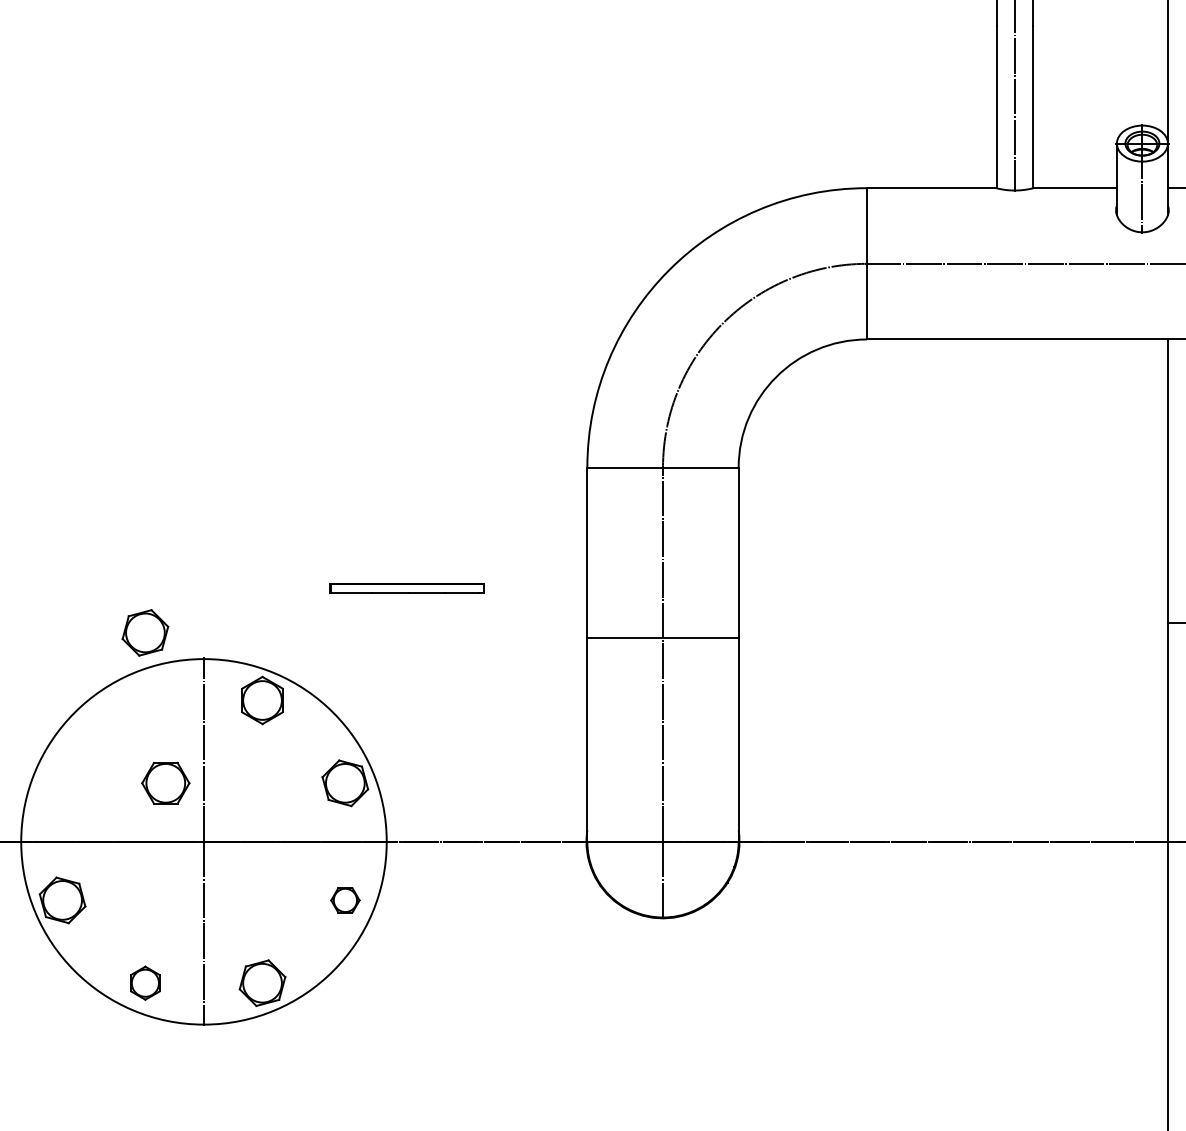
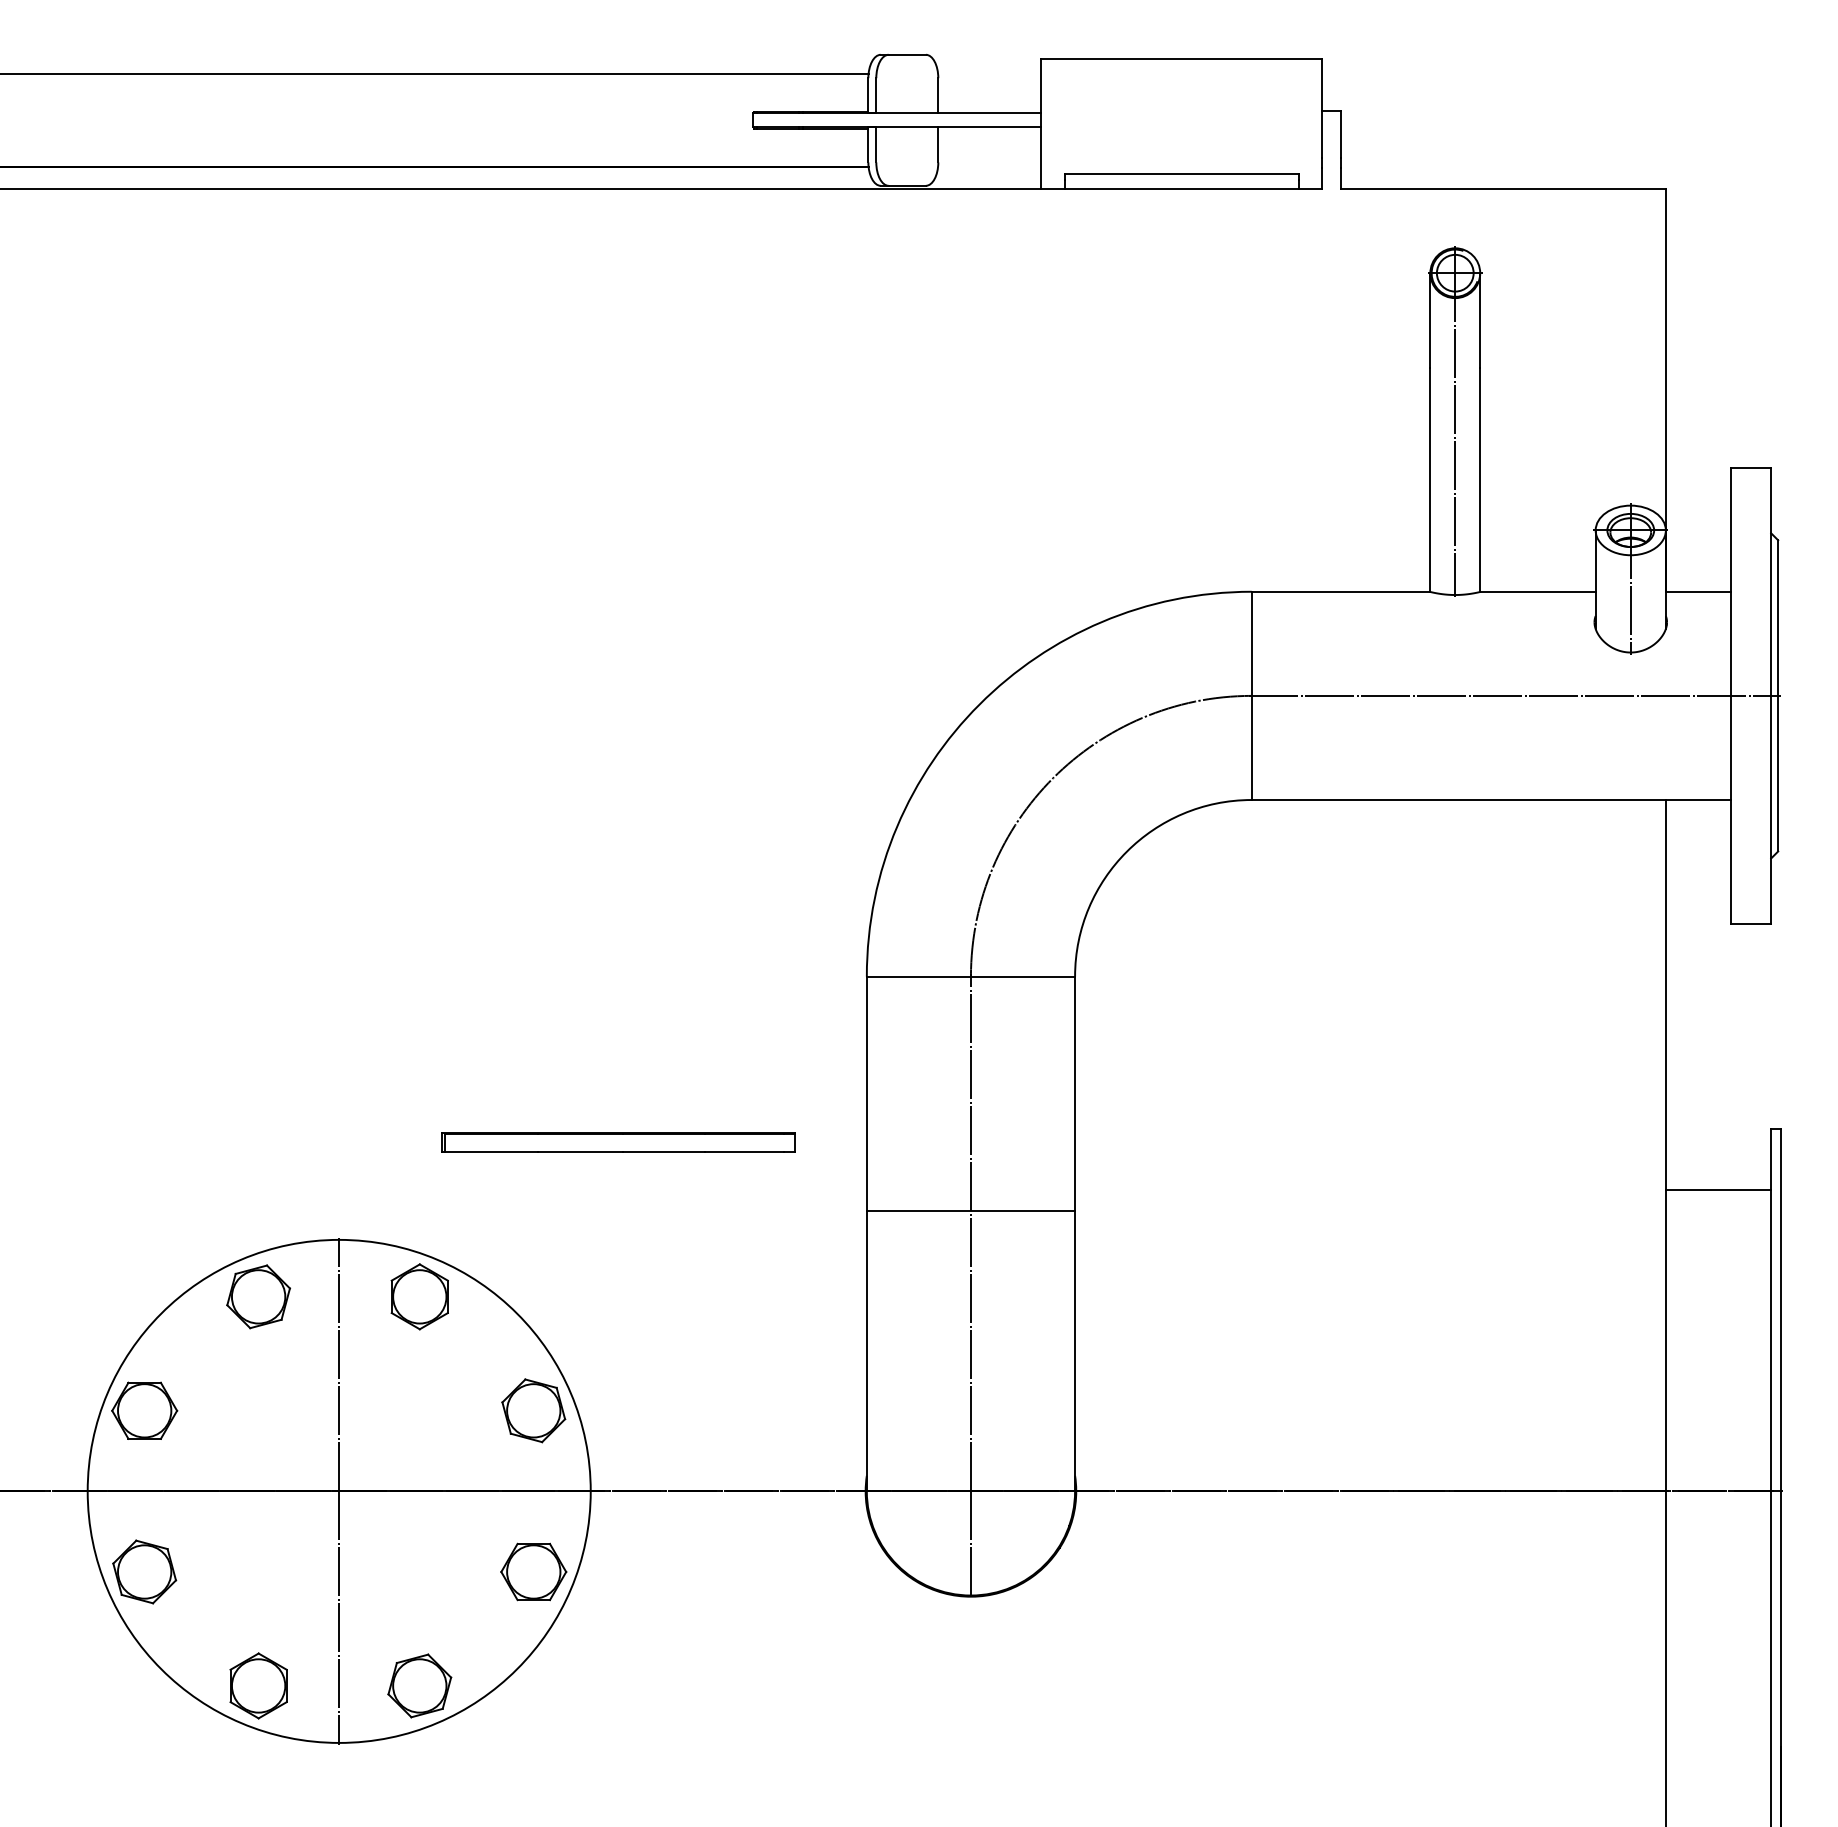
part: (406, 588) -> (618, 1142), size x1.67
part: (145, 632) -> (258, 1296), moved
part: (165, 783) -> (144, 1410), moved
part: (345, 900) -> (533, 1571), size x1.67
part: (145, 982) -> (258, 1685), size x1.43

